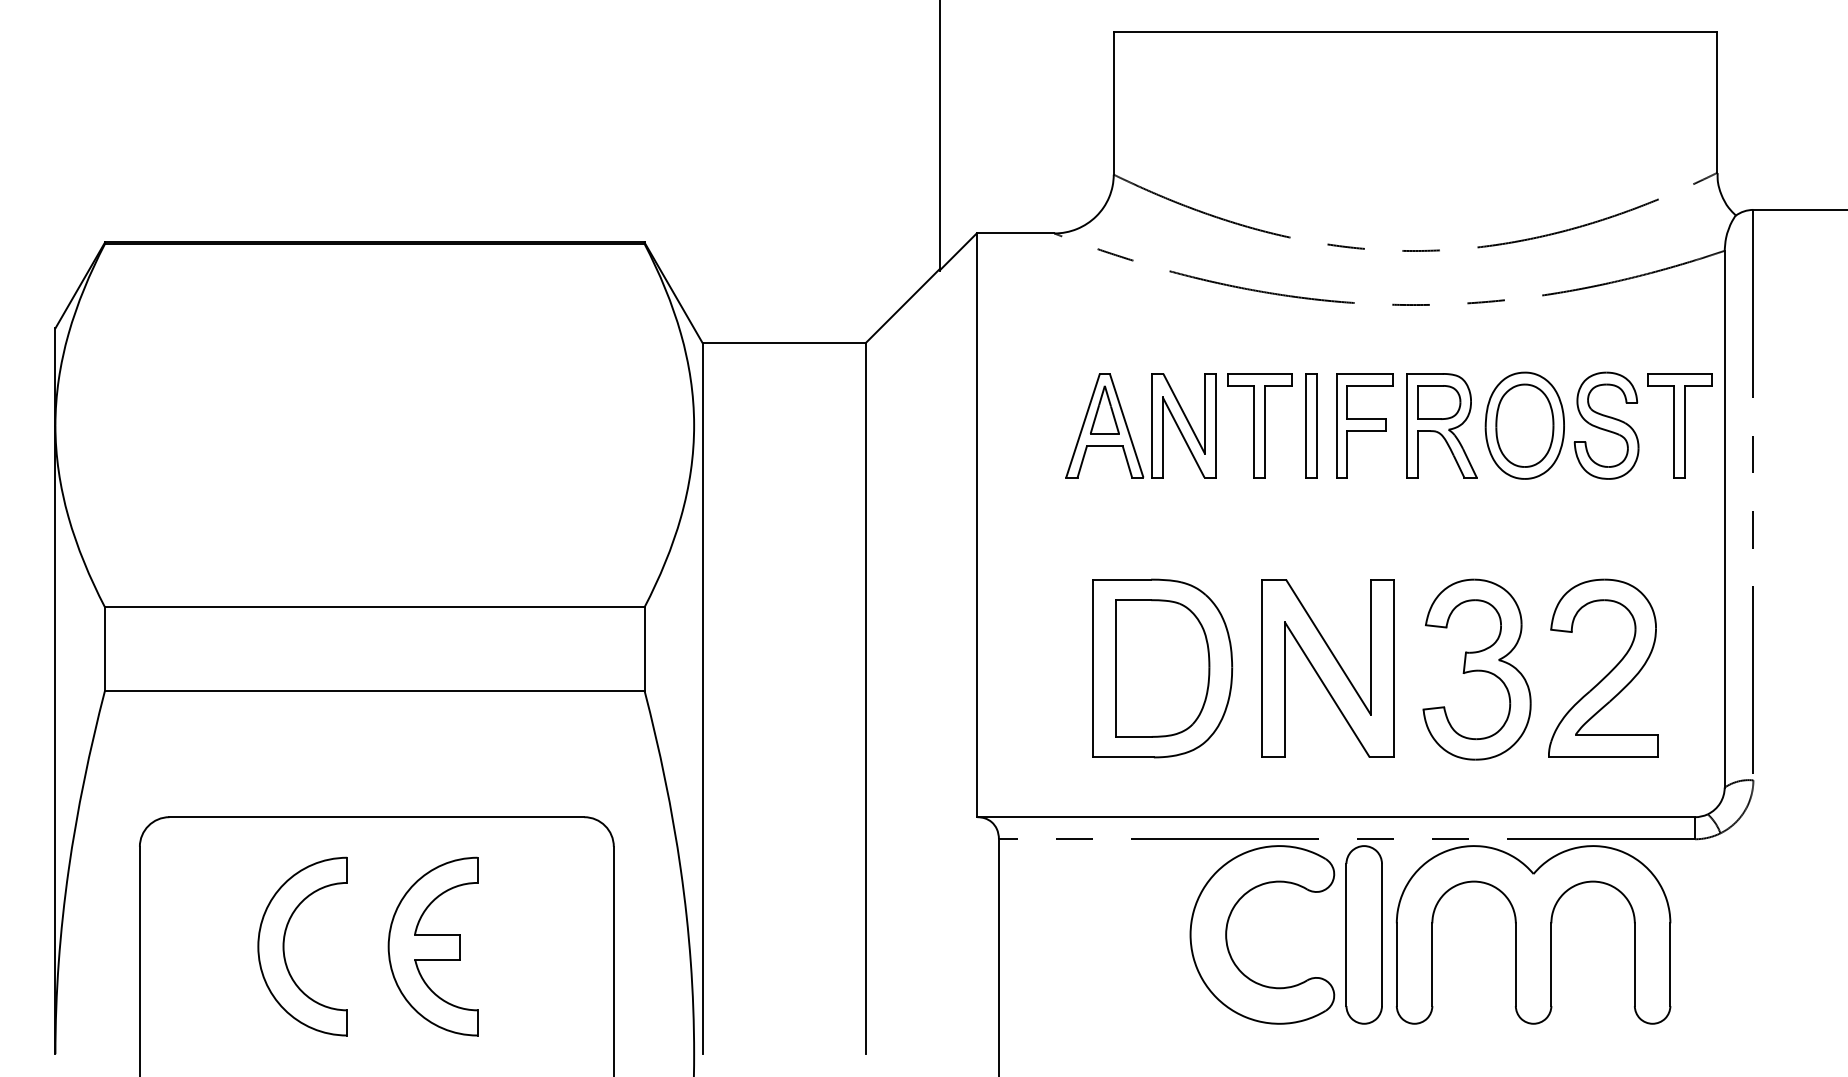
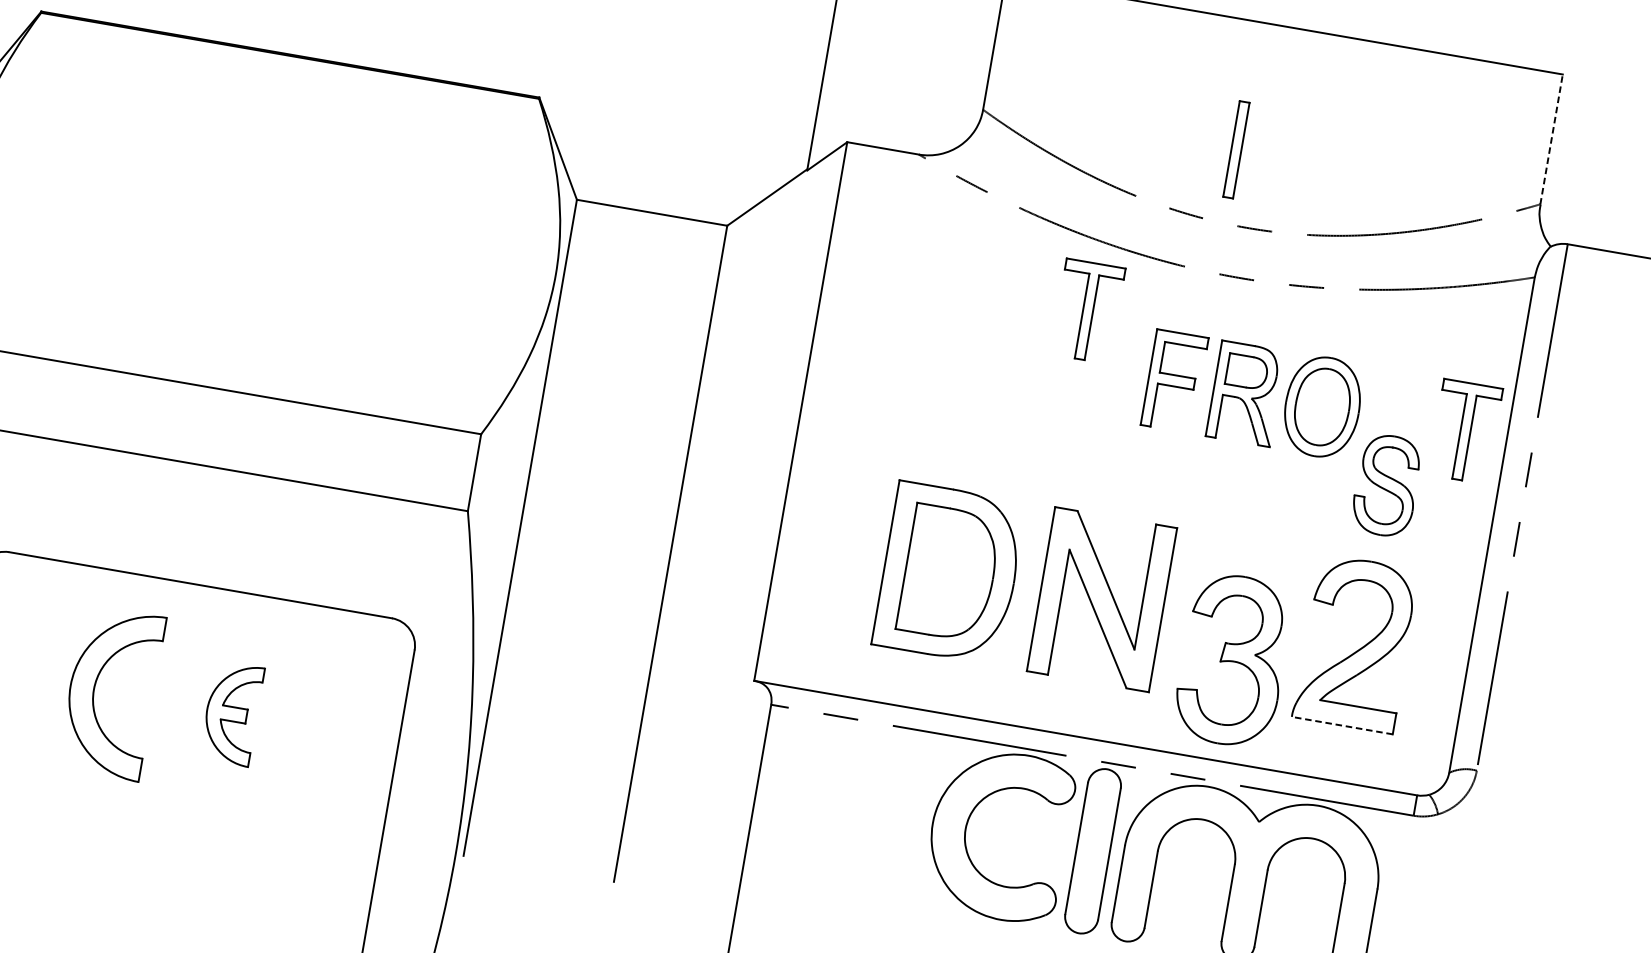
line: (1717, 102) -> (1551, 139), solid -> dashed
part: (1151, 425) -> (977, 347), removed
part: (1259, 425) -> (1087, 311), moved
part: (1311, 425) -> (1236, 149), moved
part: (1606, 425) -> (1386, 485), moved
part: (1476, 669) -> (1232, 660), moved
line: (1603, 757) -> (1342, 725), solid -> dashed
part: (432, 946) -> (231, 713), size x0.6

